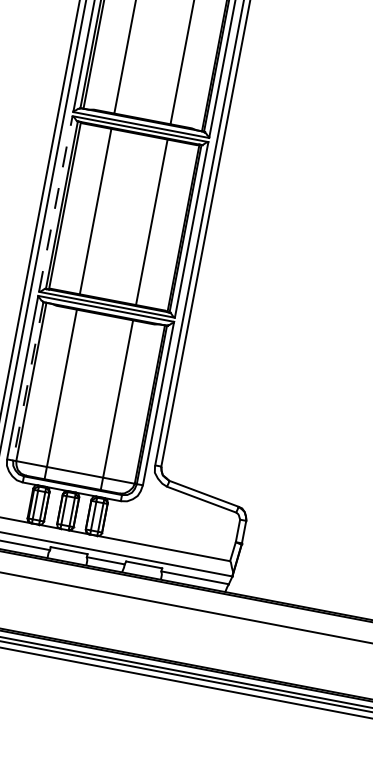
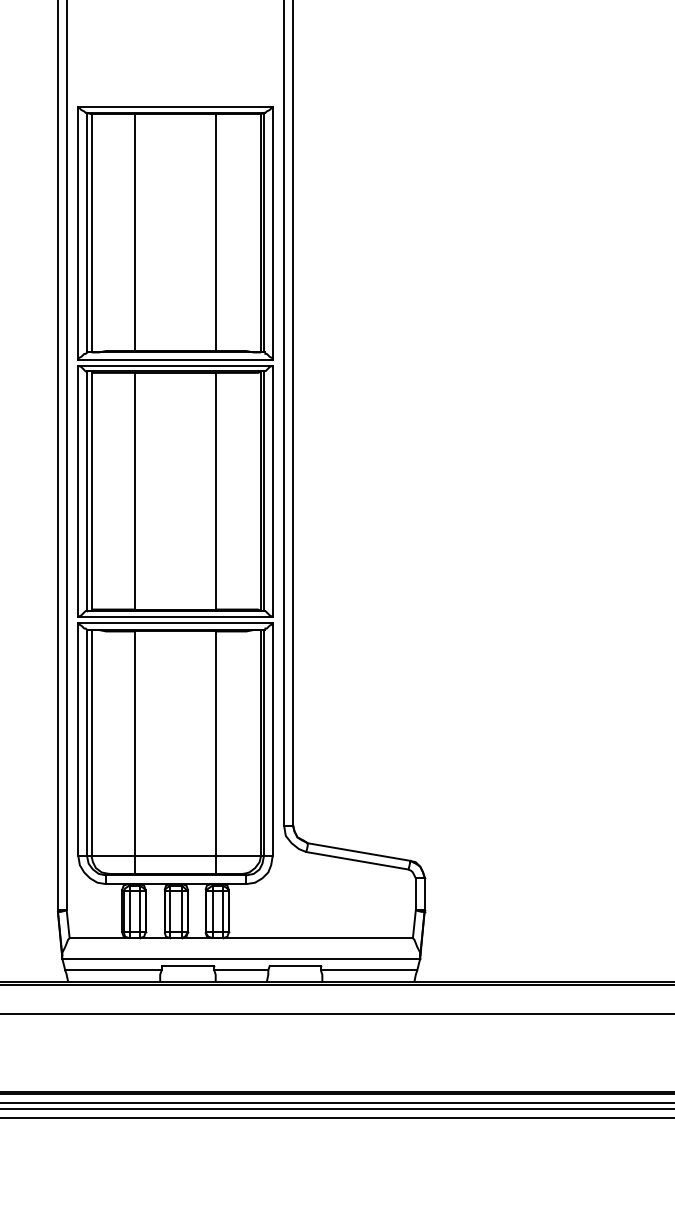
line: (55, 204) -> (78, 491), dashed -> solid
line: (28, 381) -> (87, 743), dashed -> solid

